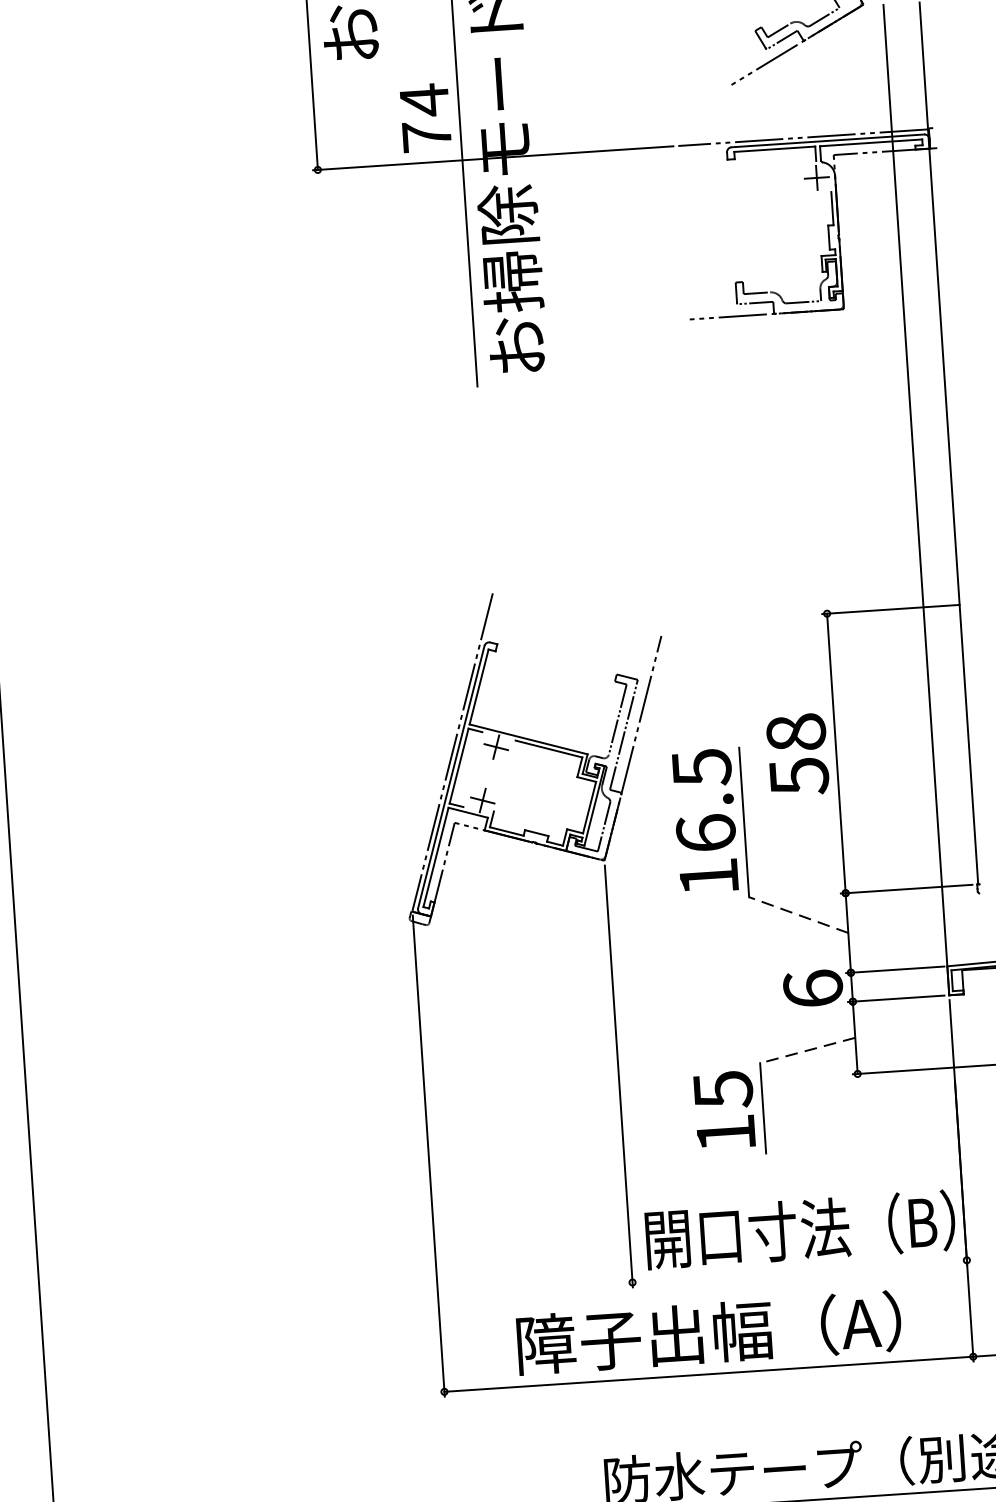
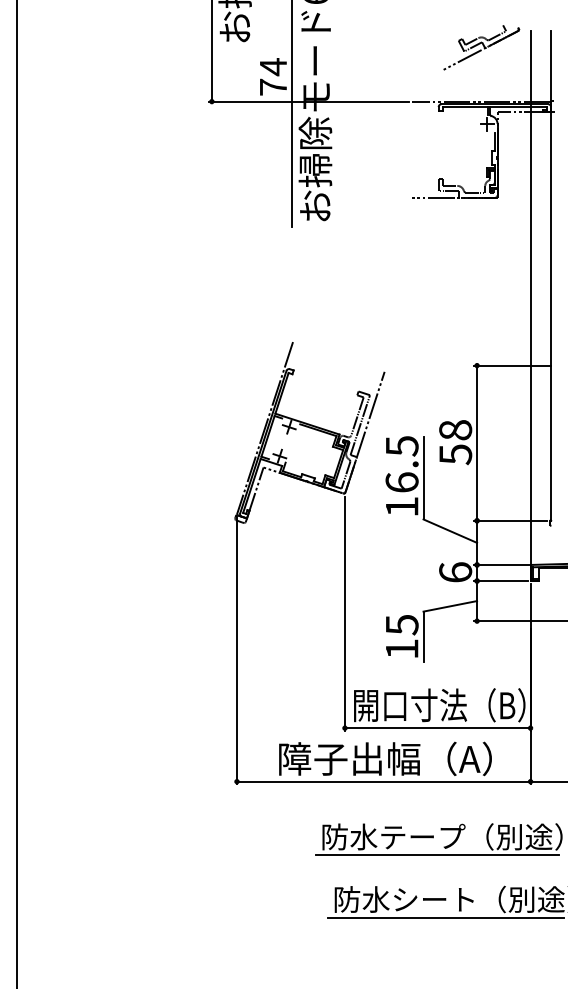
line: (797, 913) -> (449, 530), dashed -> solid
line: (806, 1050) -> (449, 606), dashed -> solid
line: (799, 1272) -> (437, 728), added

